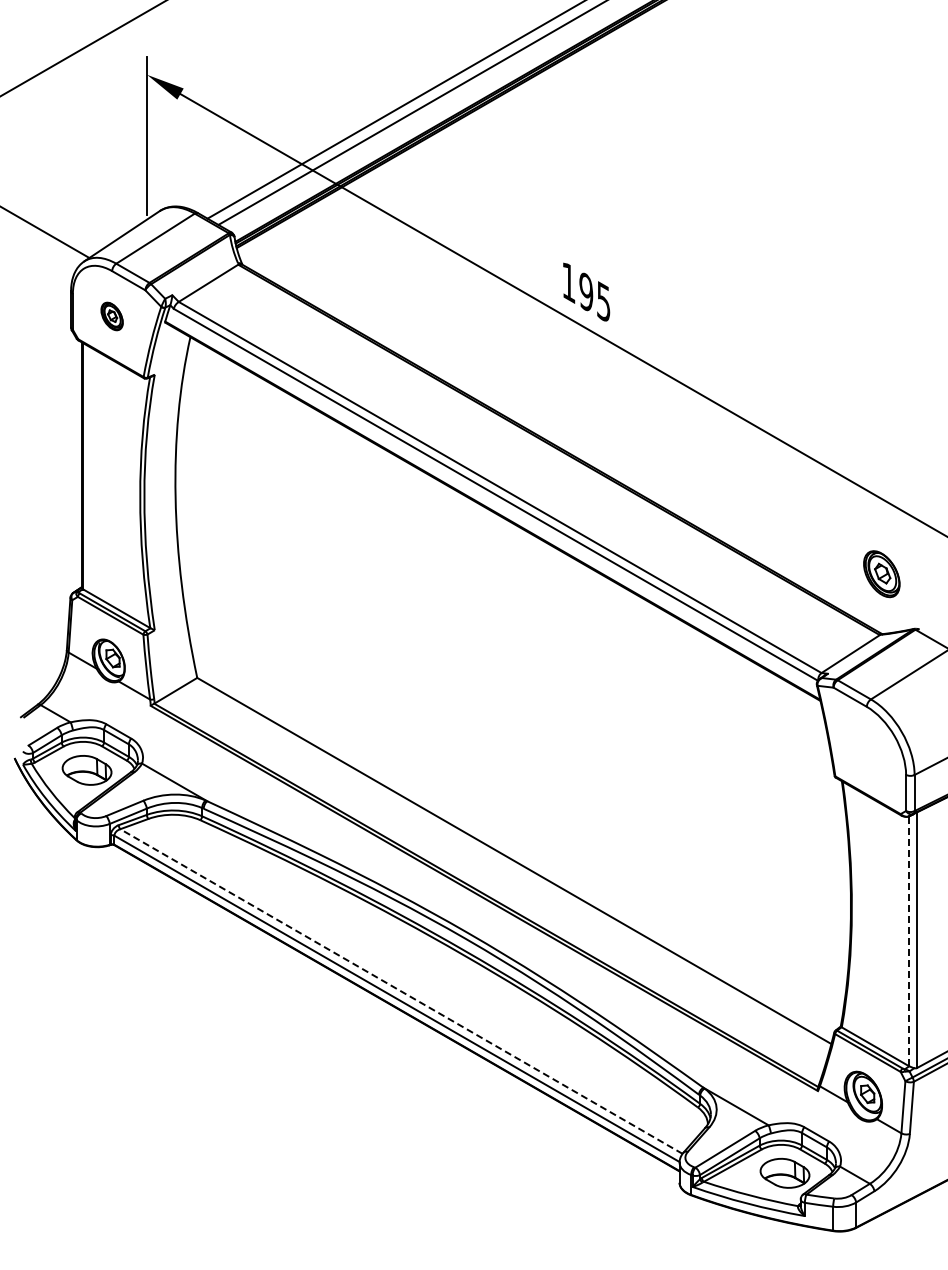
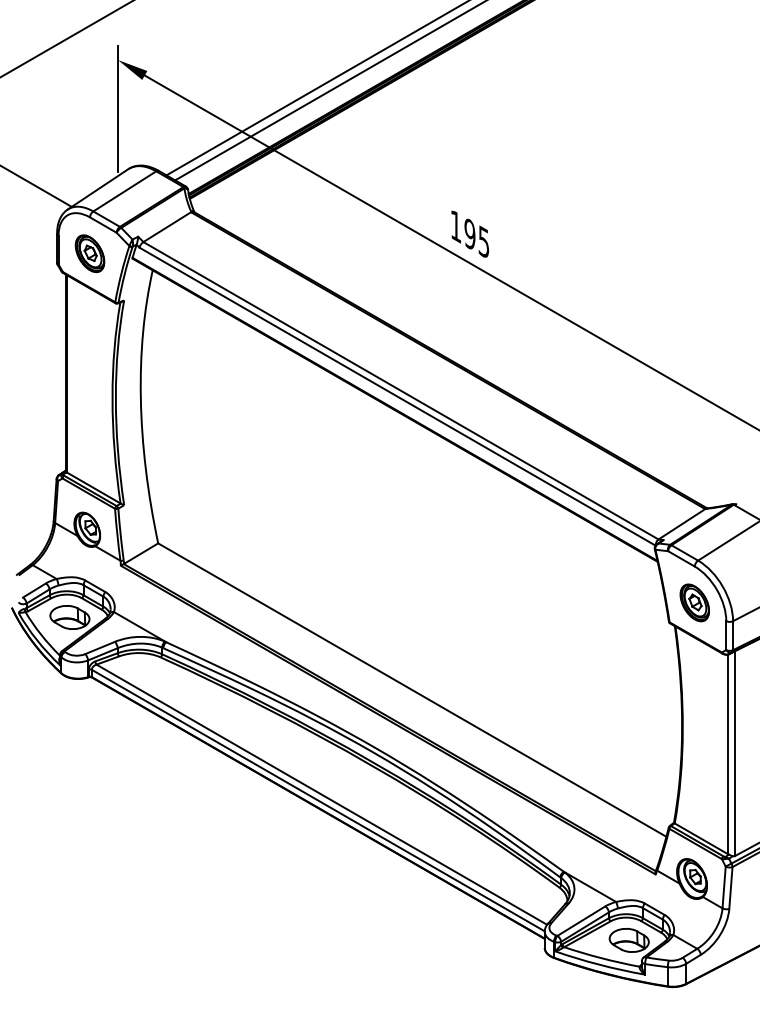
part: (111, 316) -> (89, 253), size x1.67
part: (881, 574) -> (694, 603), moved
line: (908, 941) -> (728, 754), dashed -> solid
line: (401, 991) -> (321, 794), dashed -> solid

